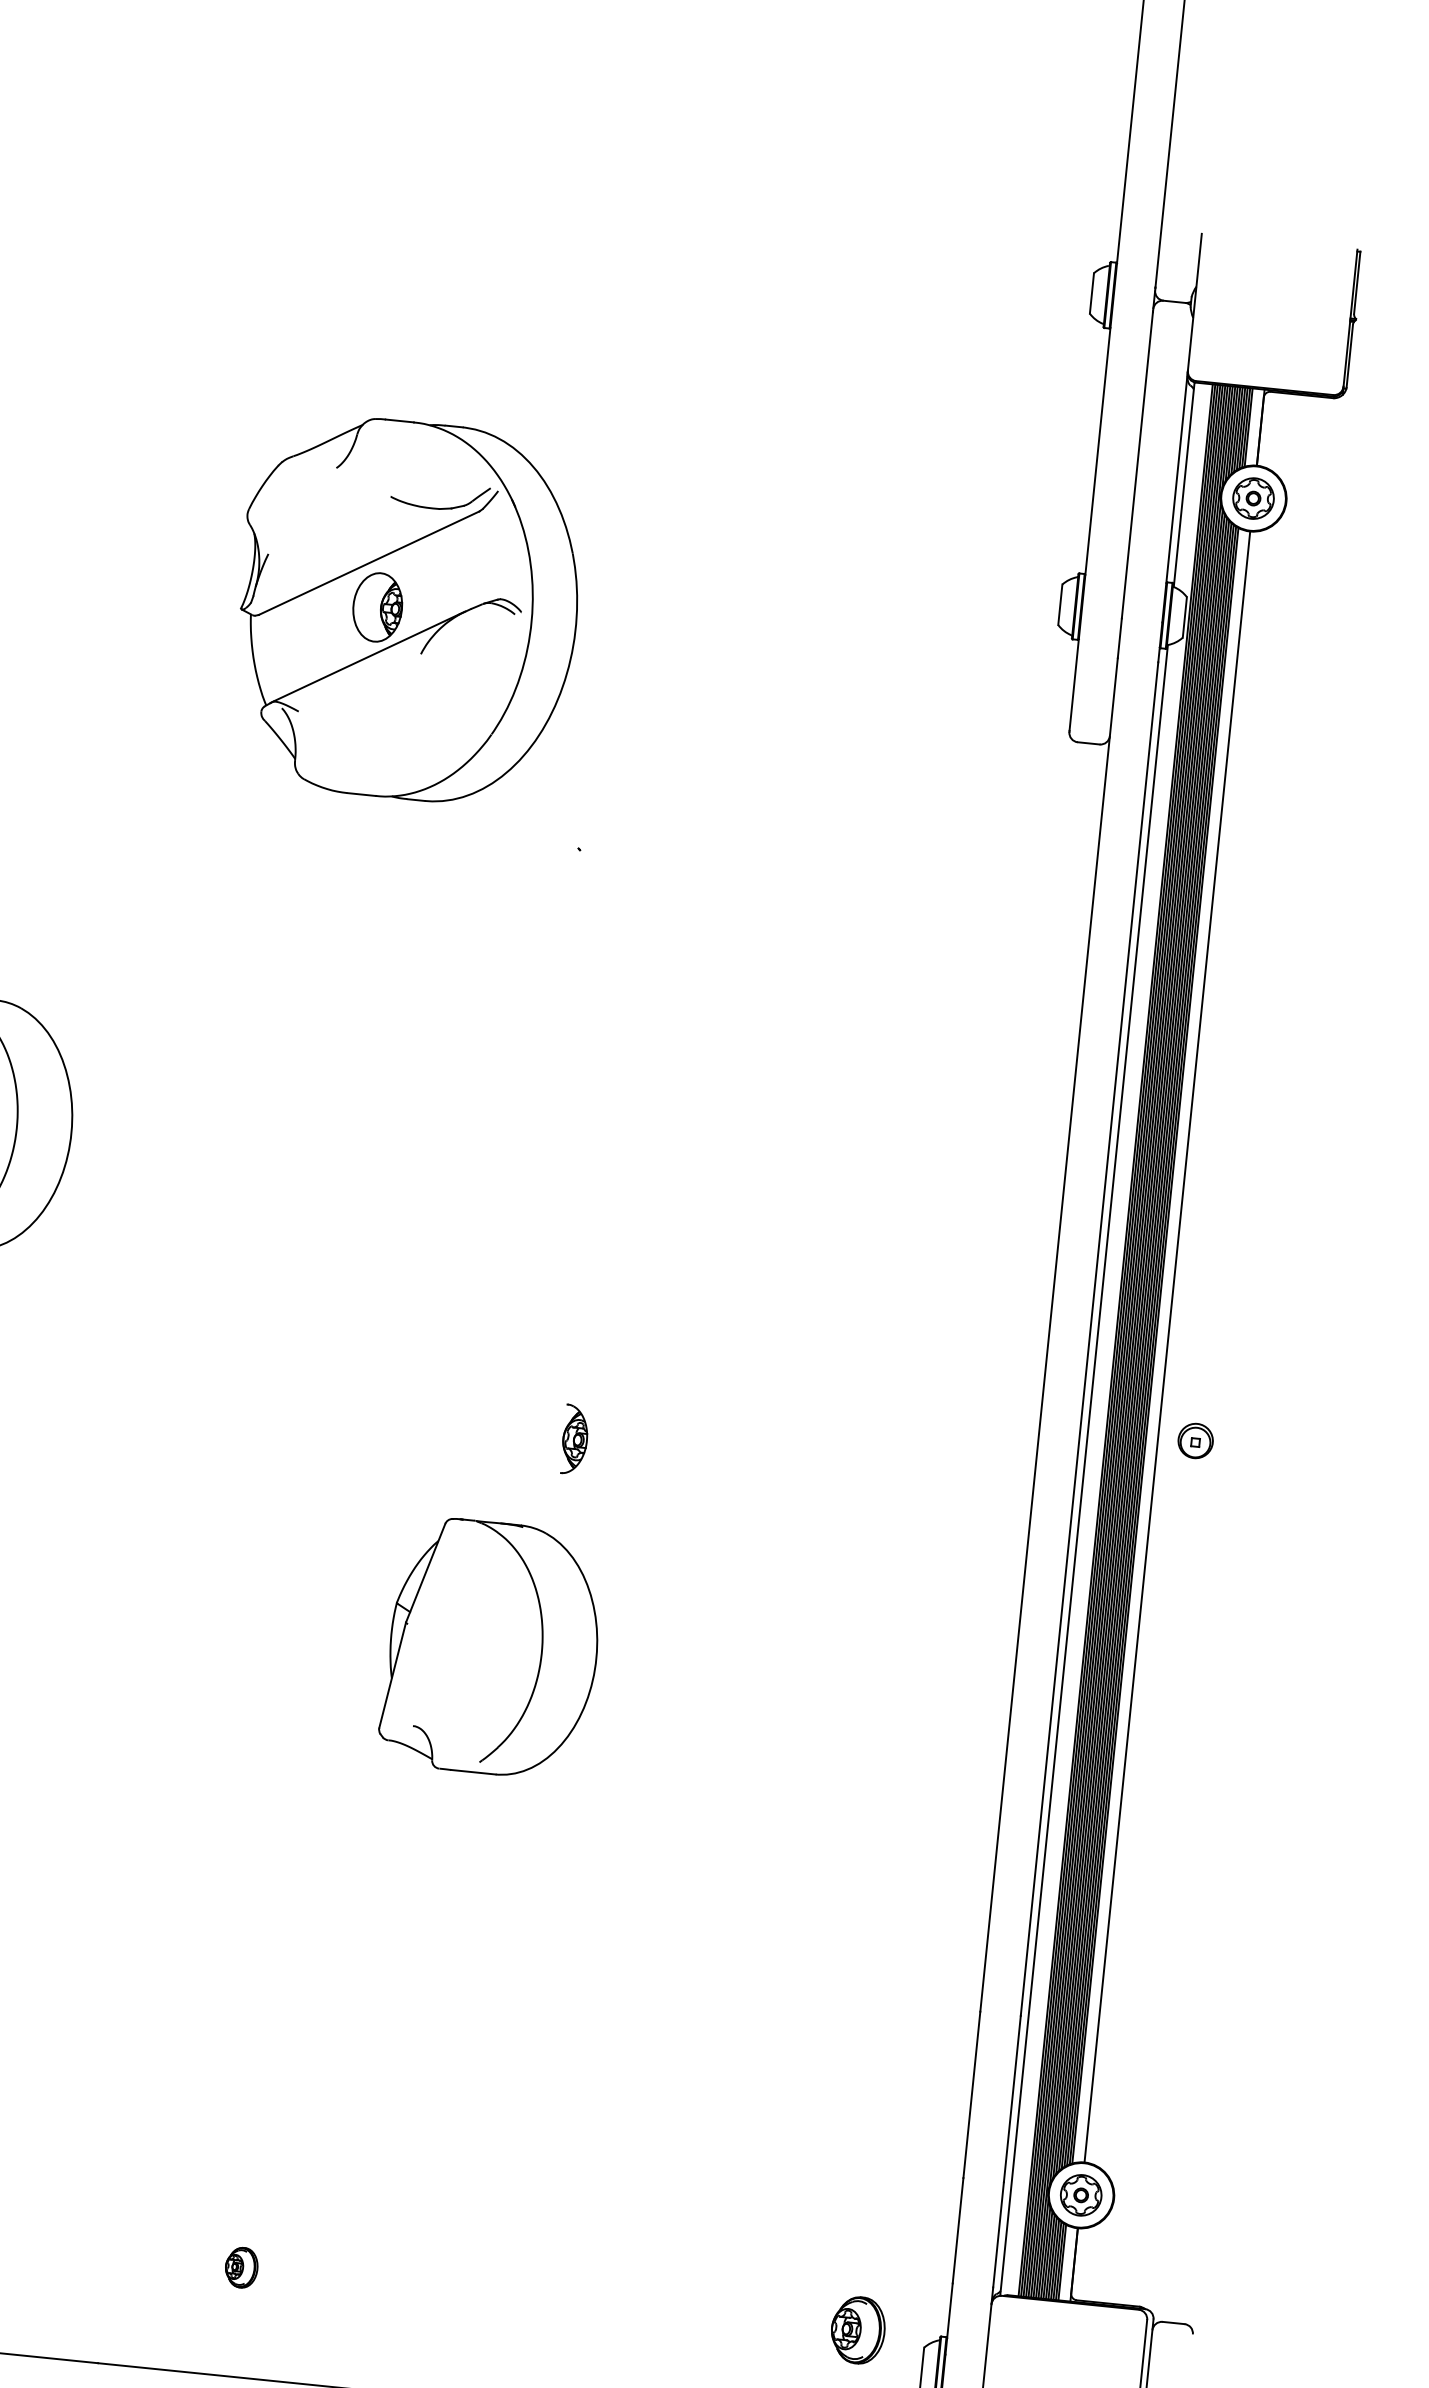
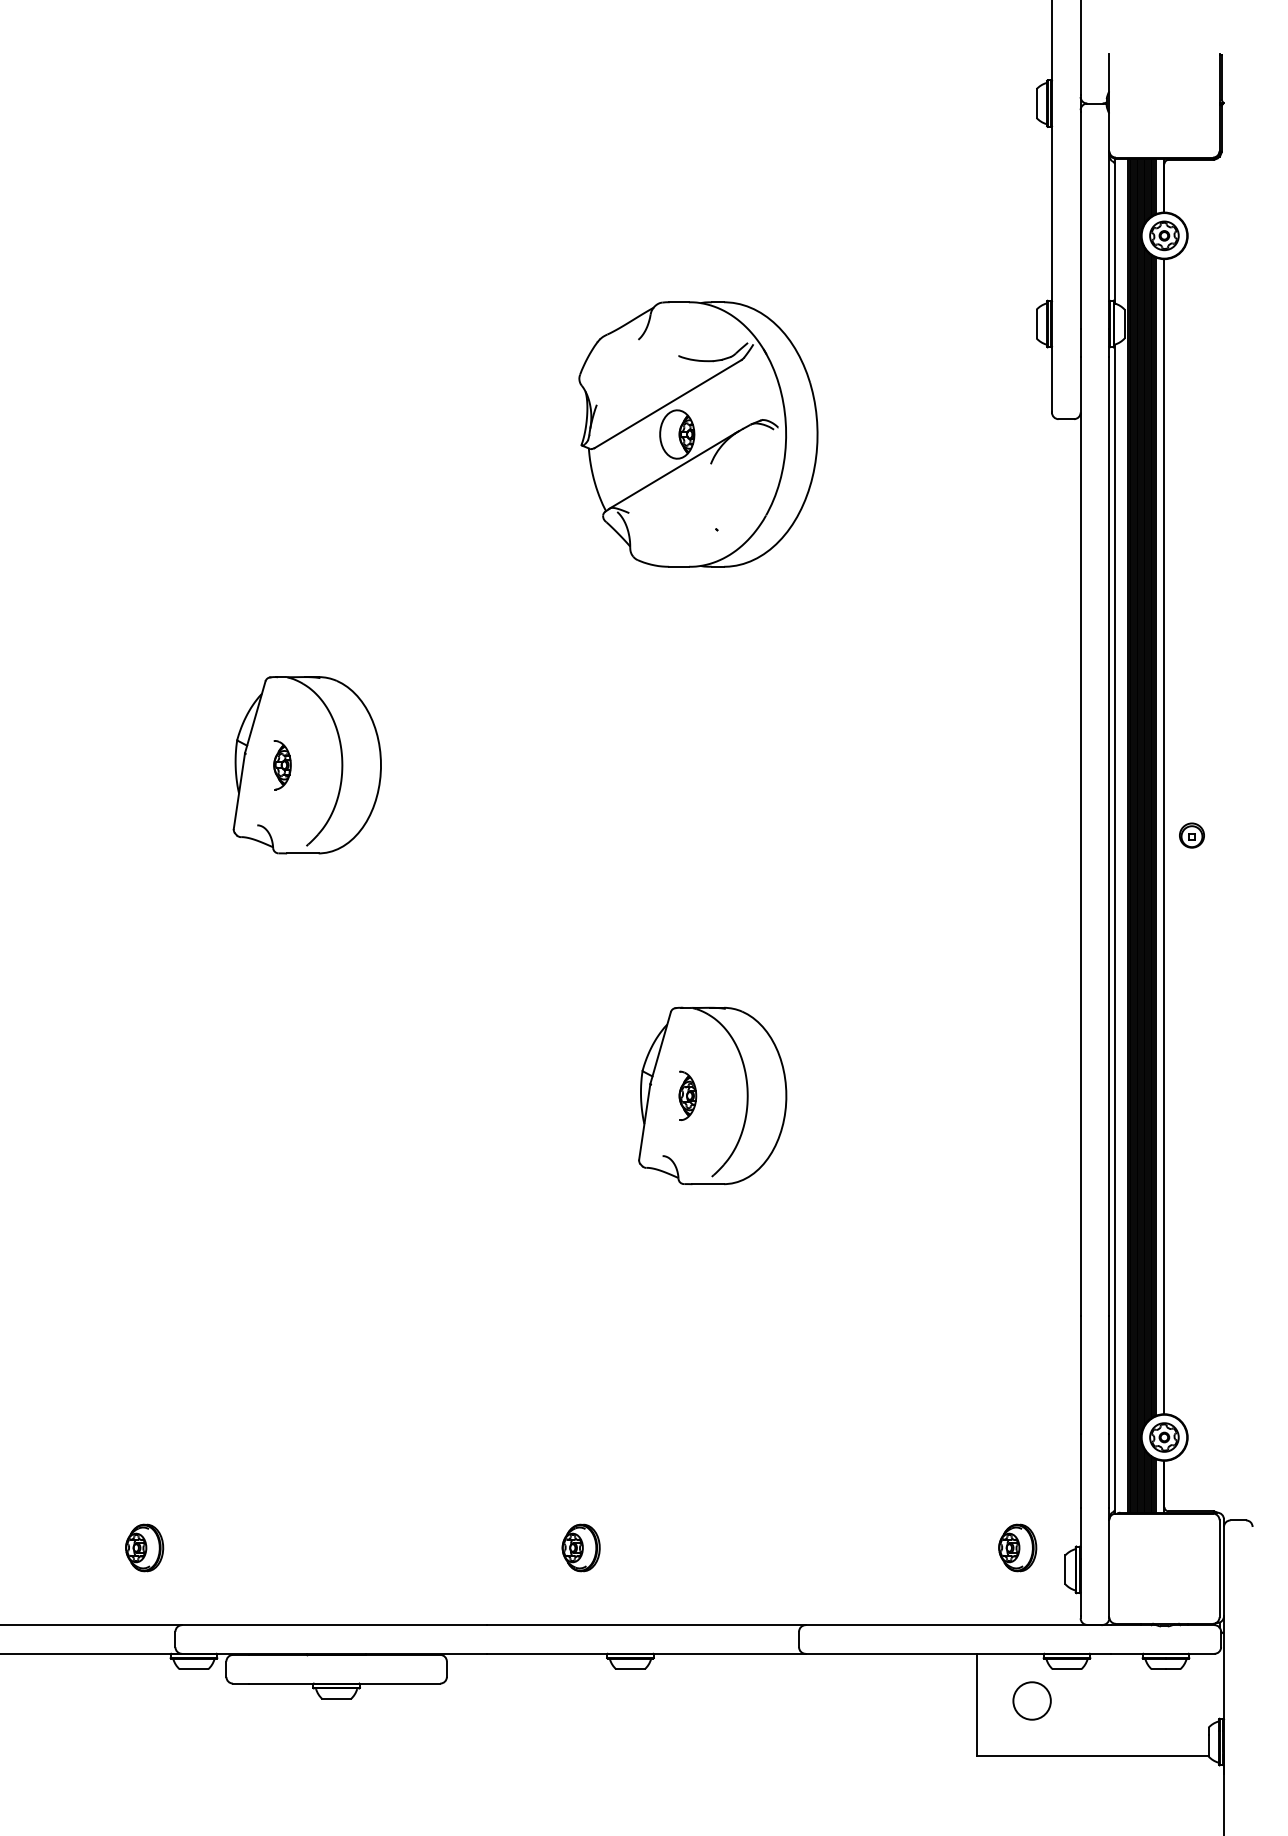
part: (407, 610) -> (698, 434), moved
part: (574, 1439) -> (687, 1095), moved
part: (1195, 1440) -> (1191, 835), moved
part: (240, 2266) -> (580, 1547), size x1.67

